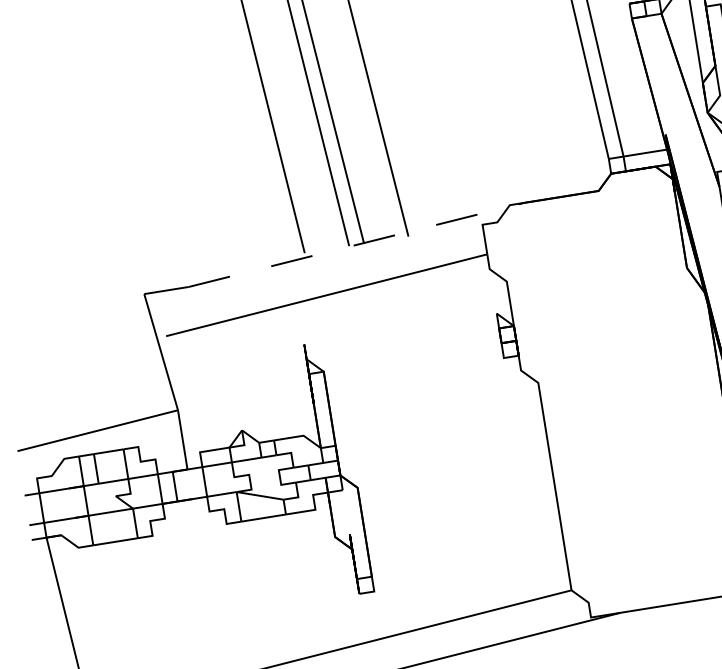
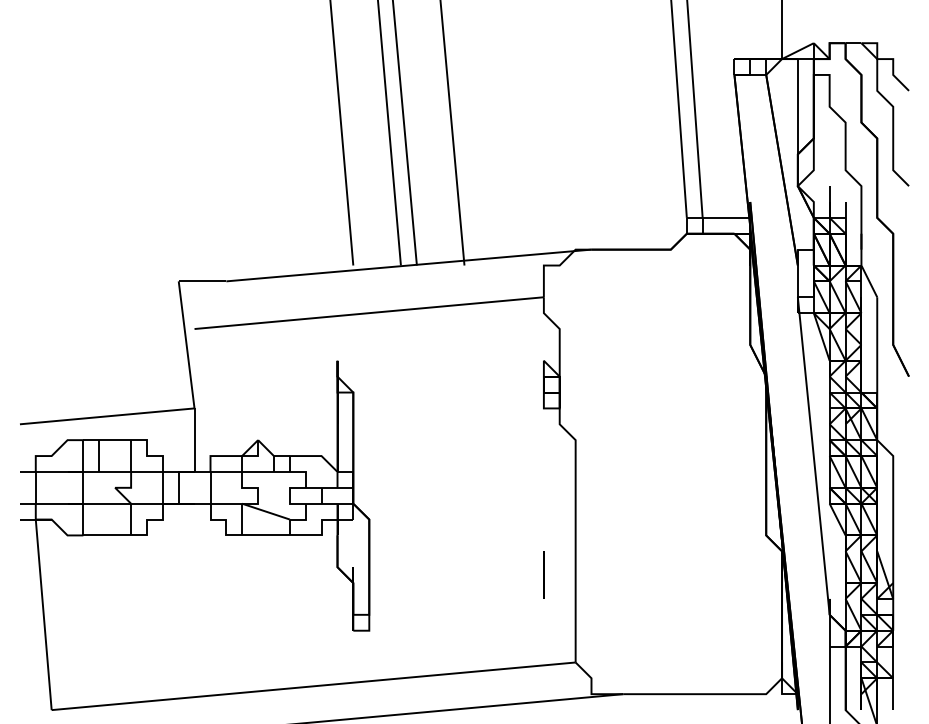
line: (357, 244) -> (409, 265), dashed -> solid
line: (528, 513) -> (543, 574), added

